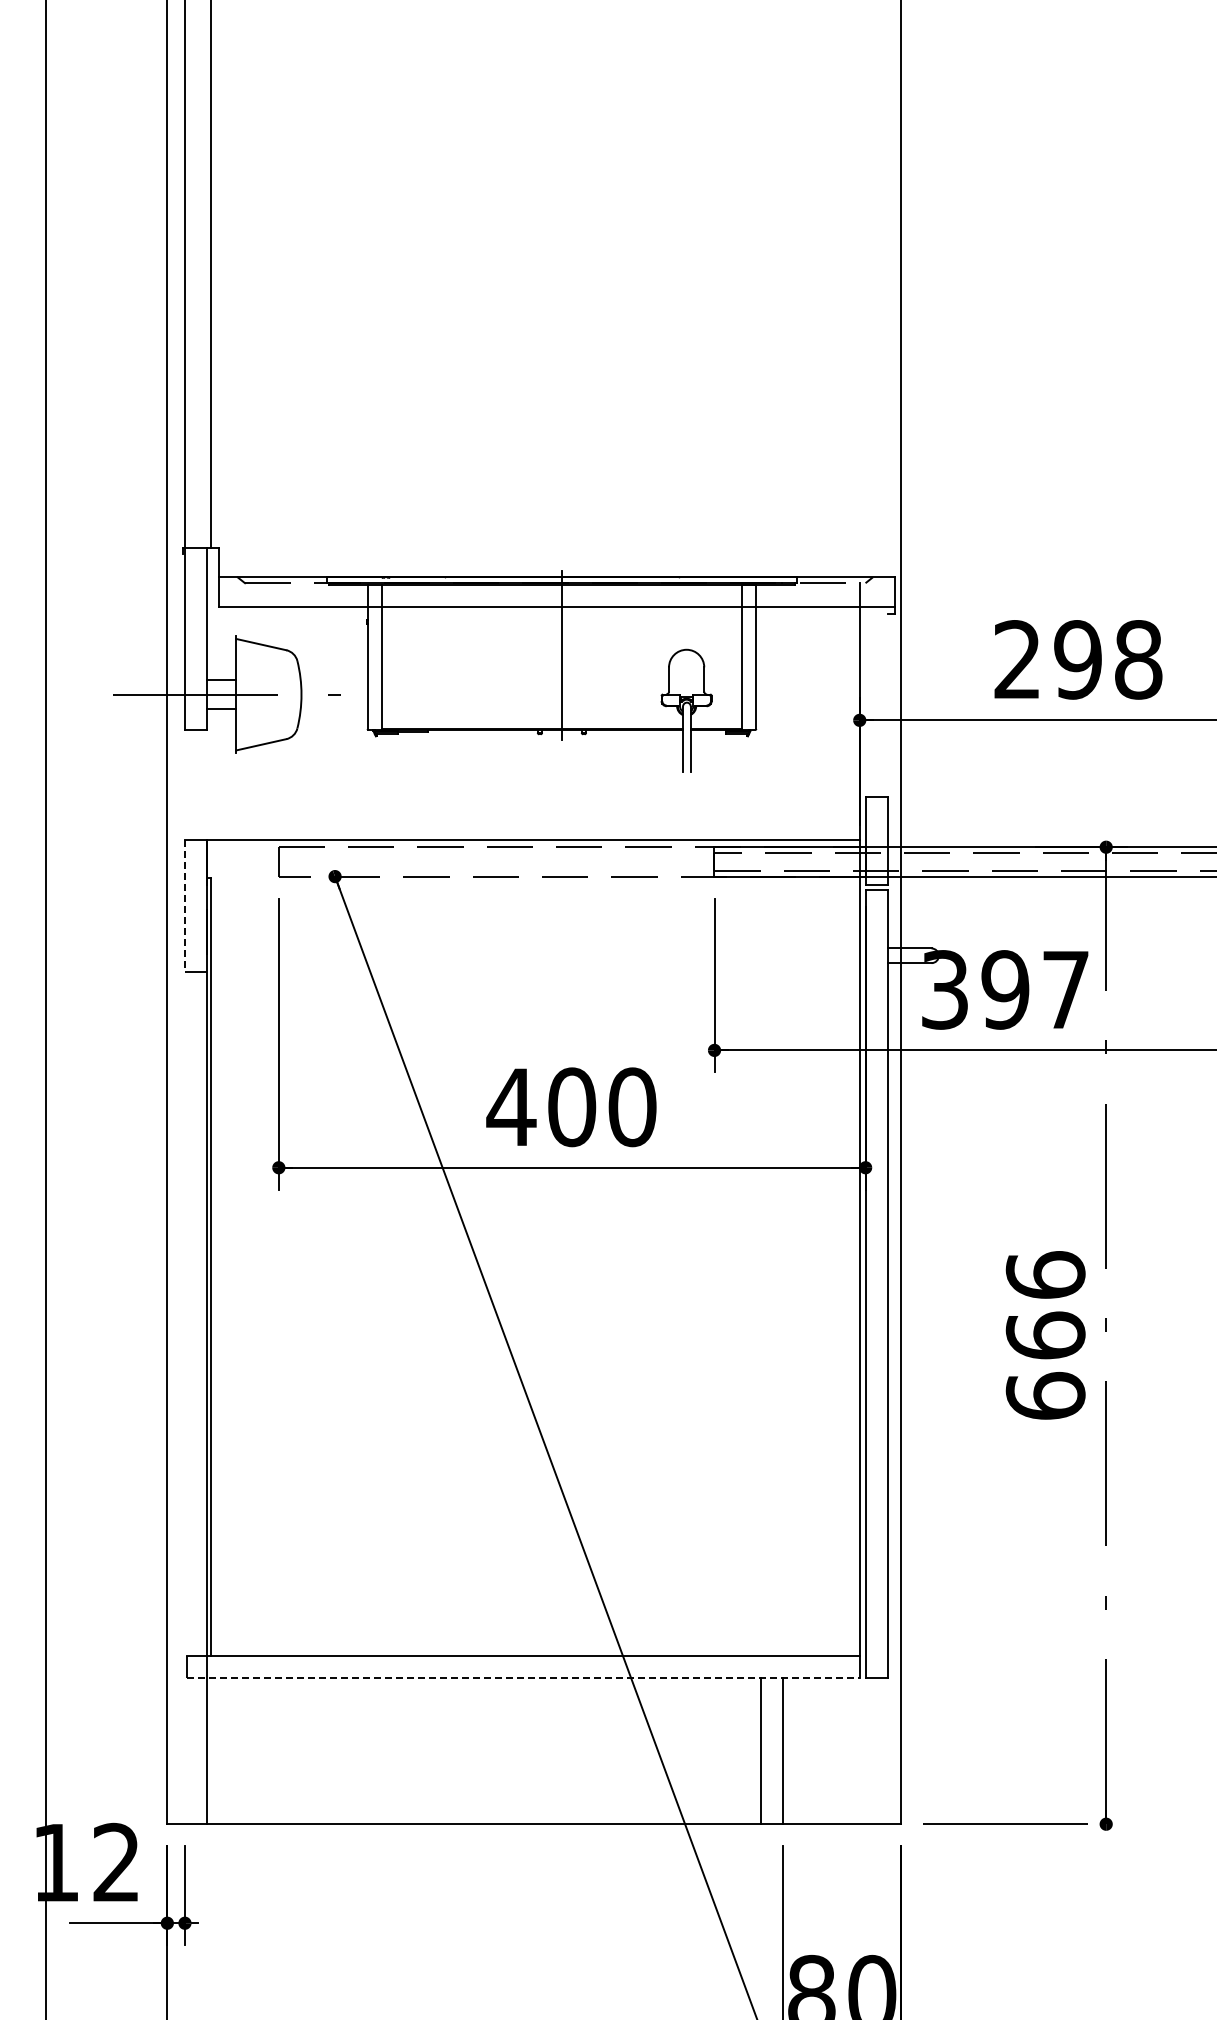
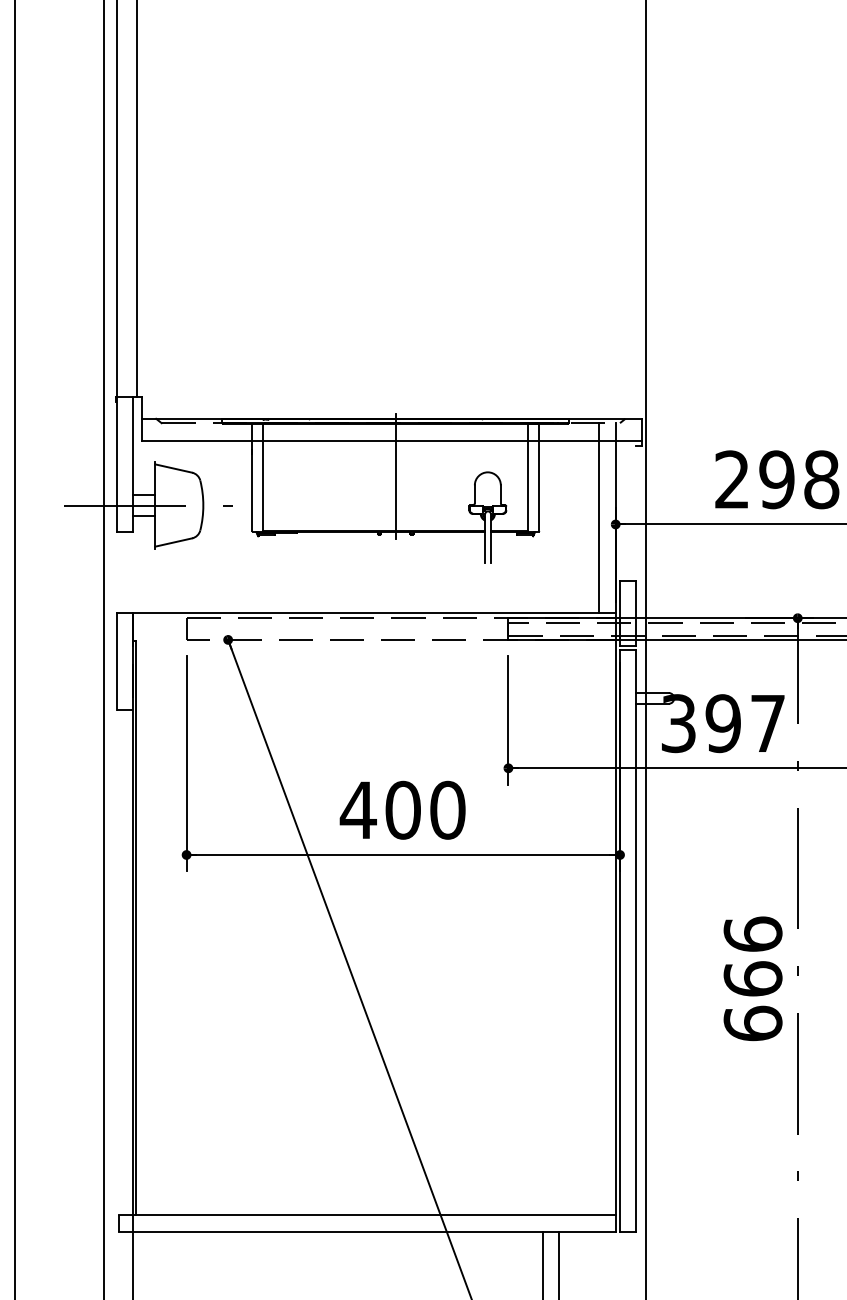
line: (837, 711) -> (599, 517), added
line: (184, 906) -> (116, 661), dashed -> solid
line: (523, 1677) -> (367, 1231), dashed -> solid

